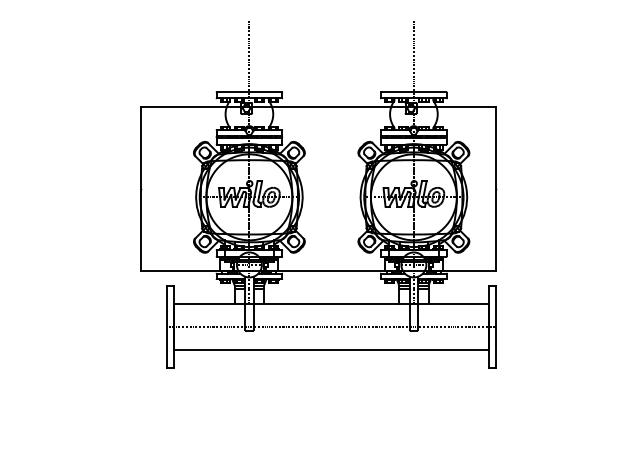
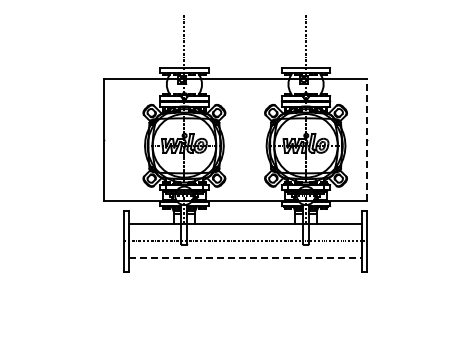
line: (495, 188) -> (366, 139), solid -> dashed
line: (332, 349) -> (245, 258), solid -> dashed

